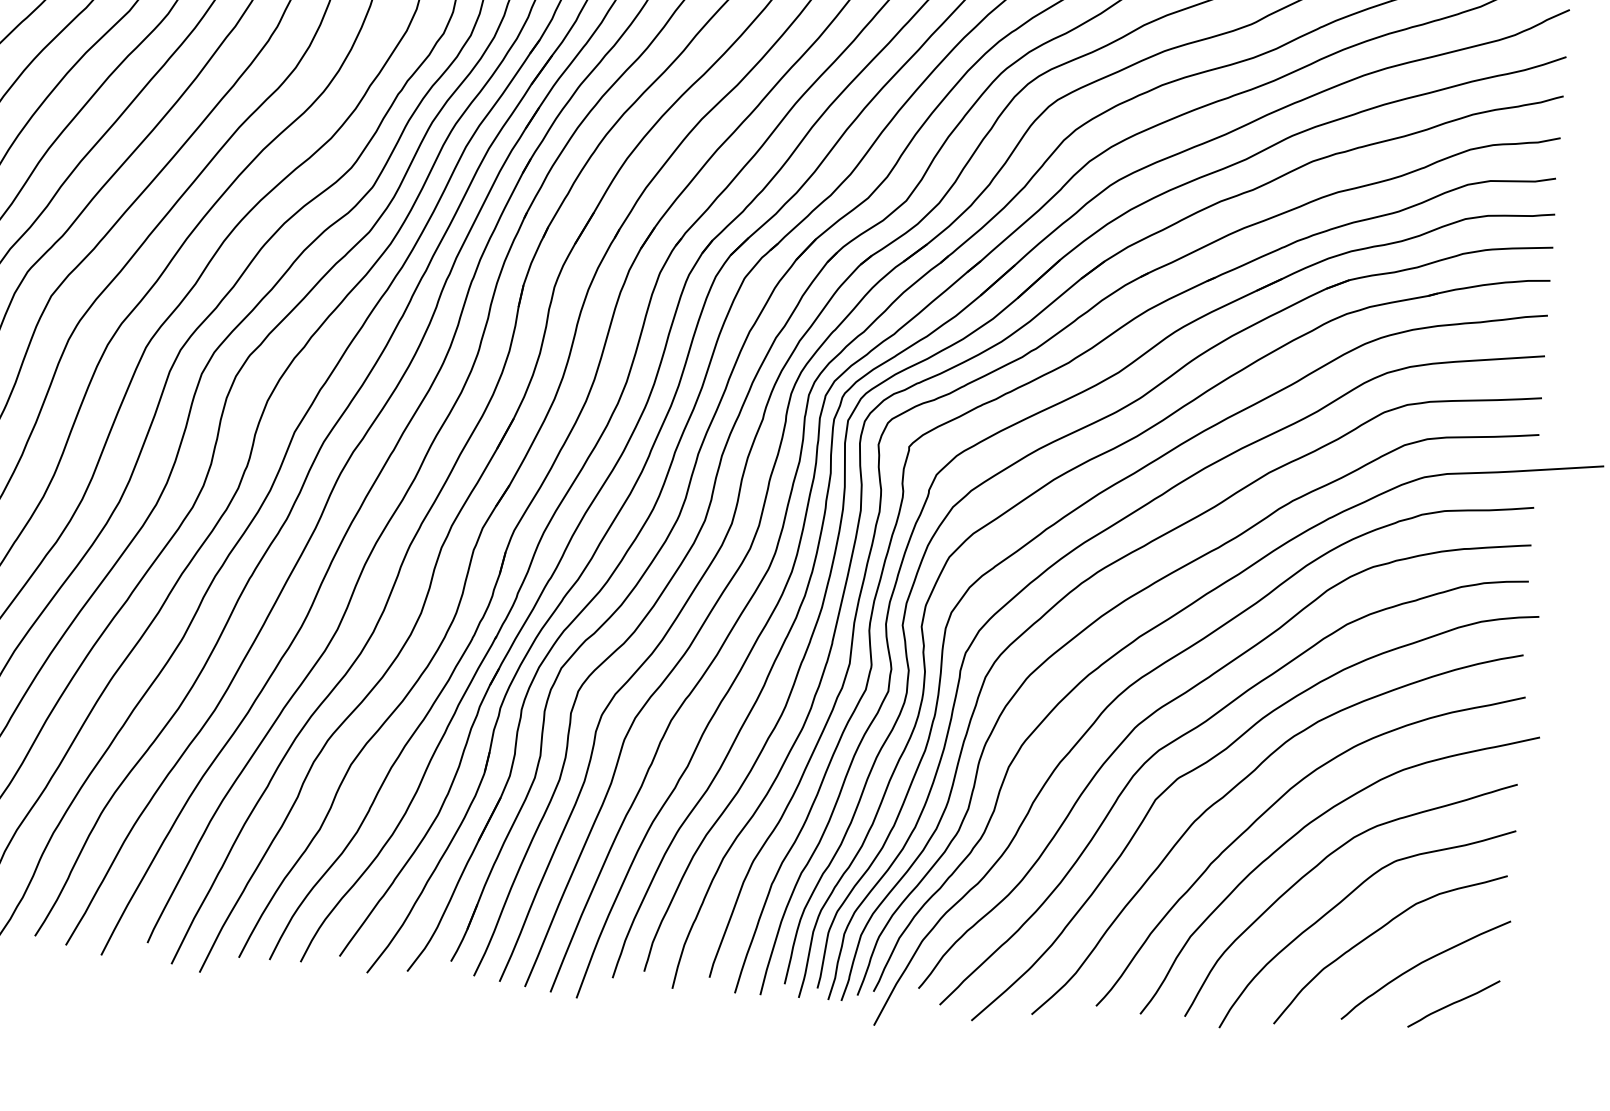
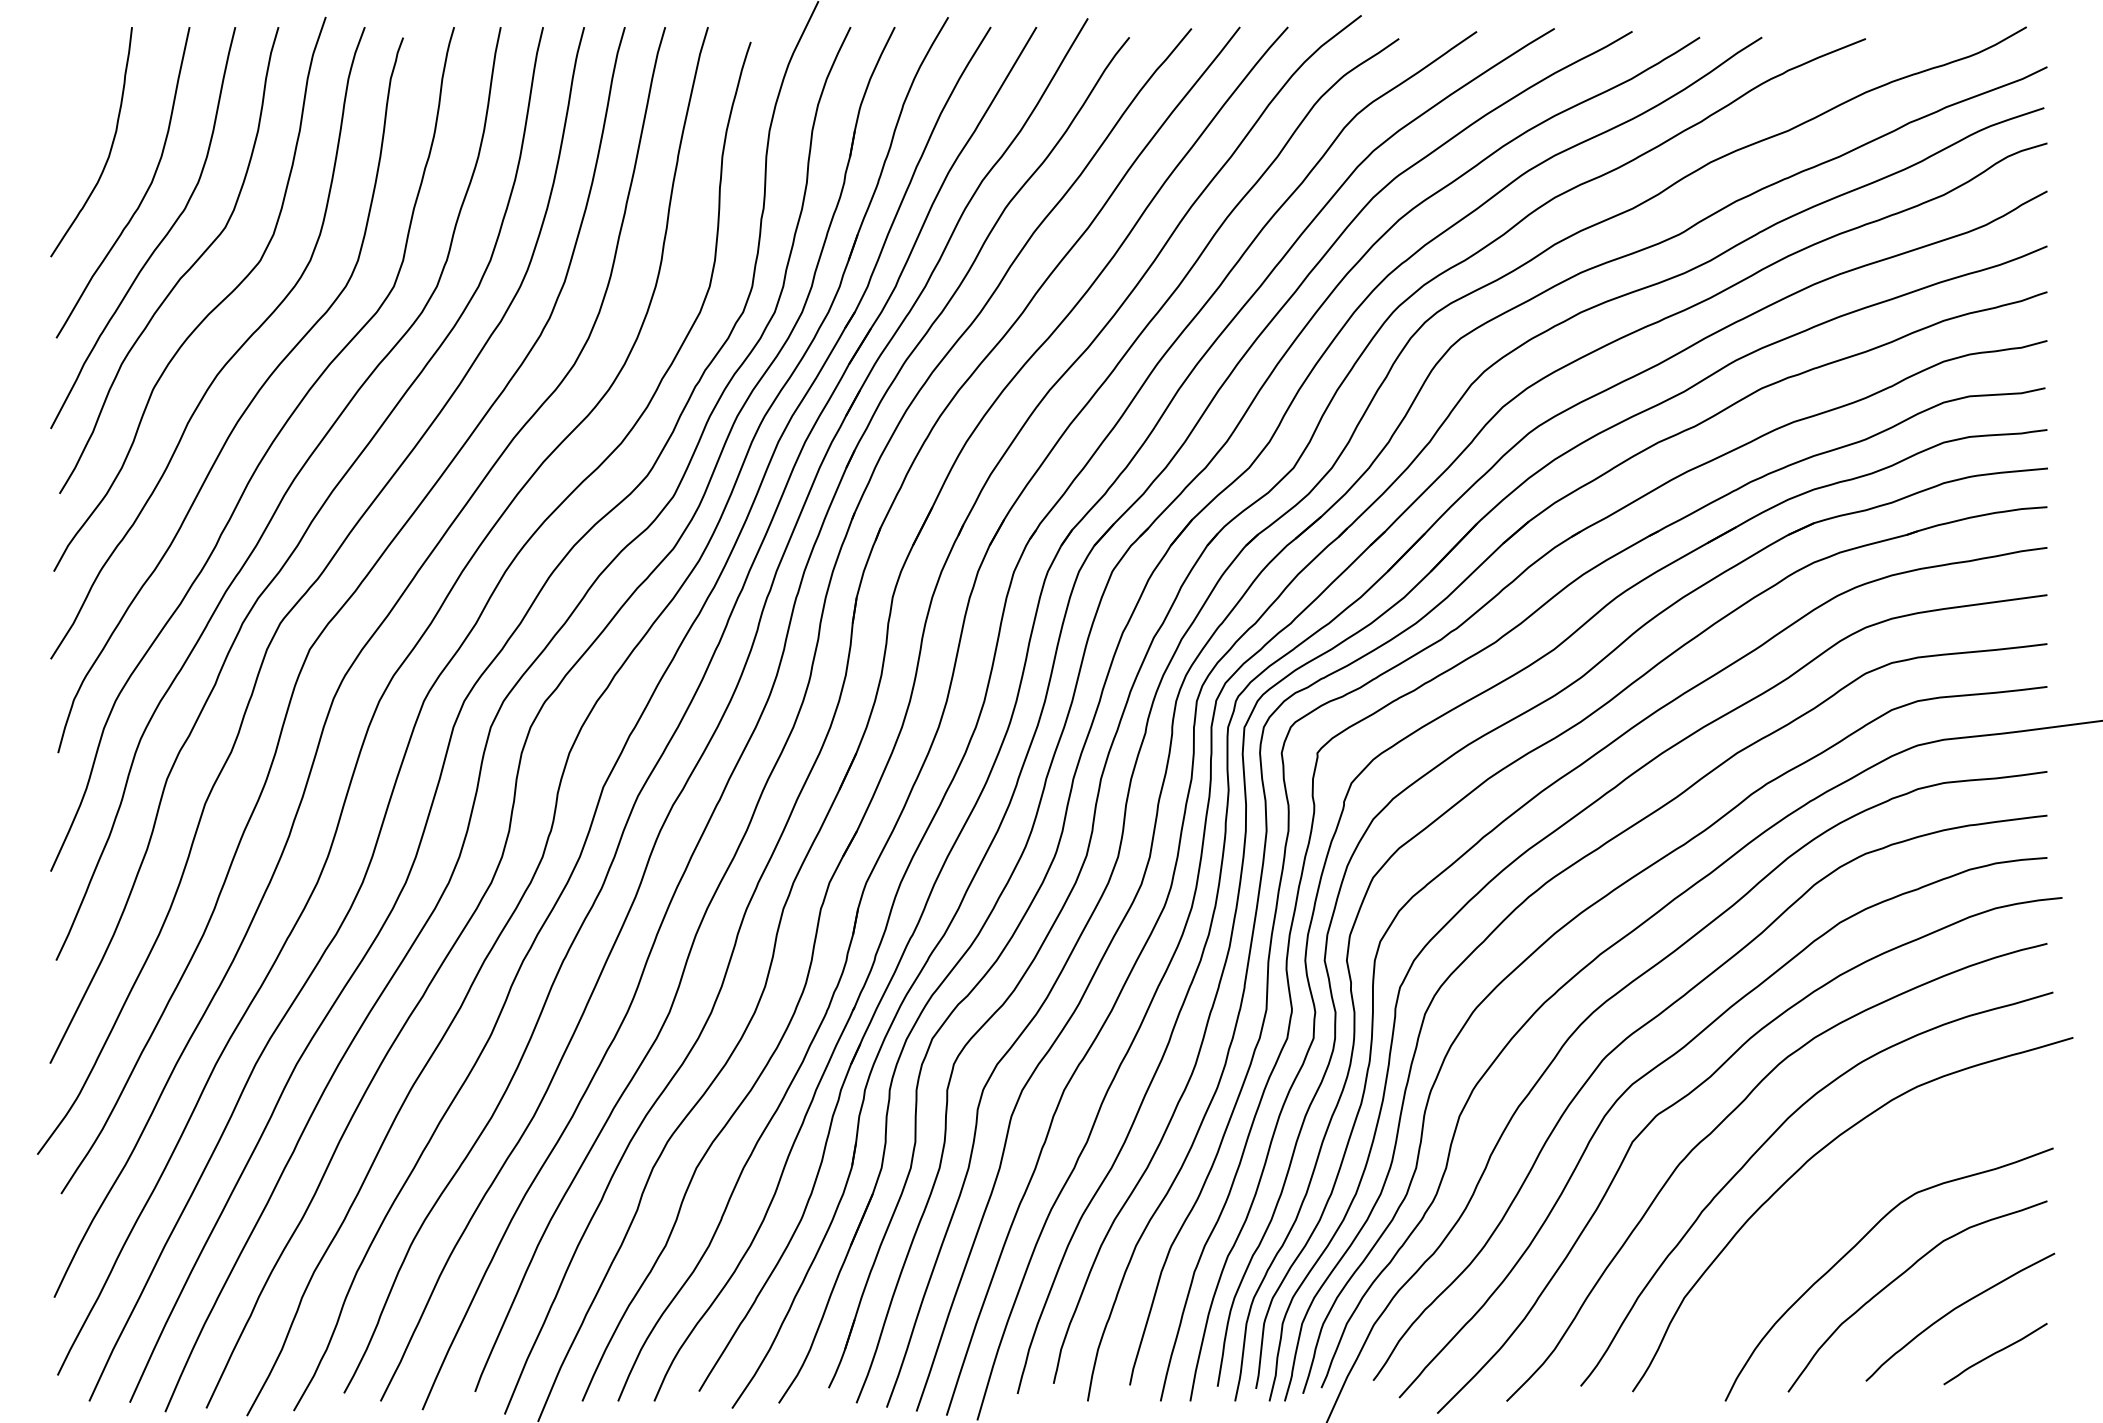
curve: (1319, 864) -> (1828, 1203), removed

